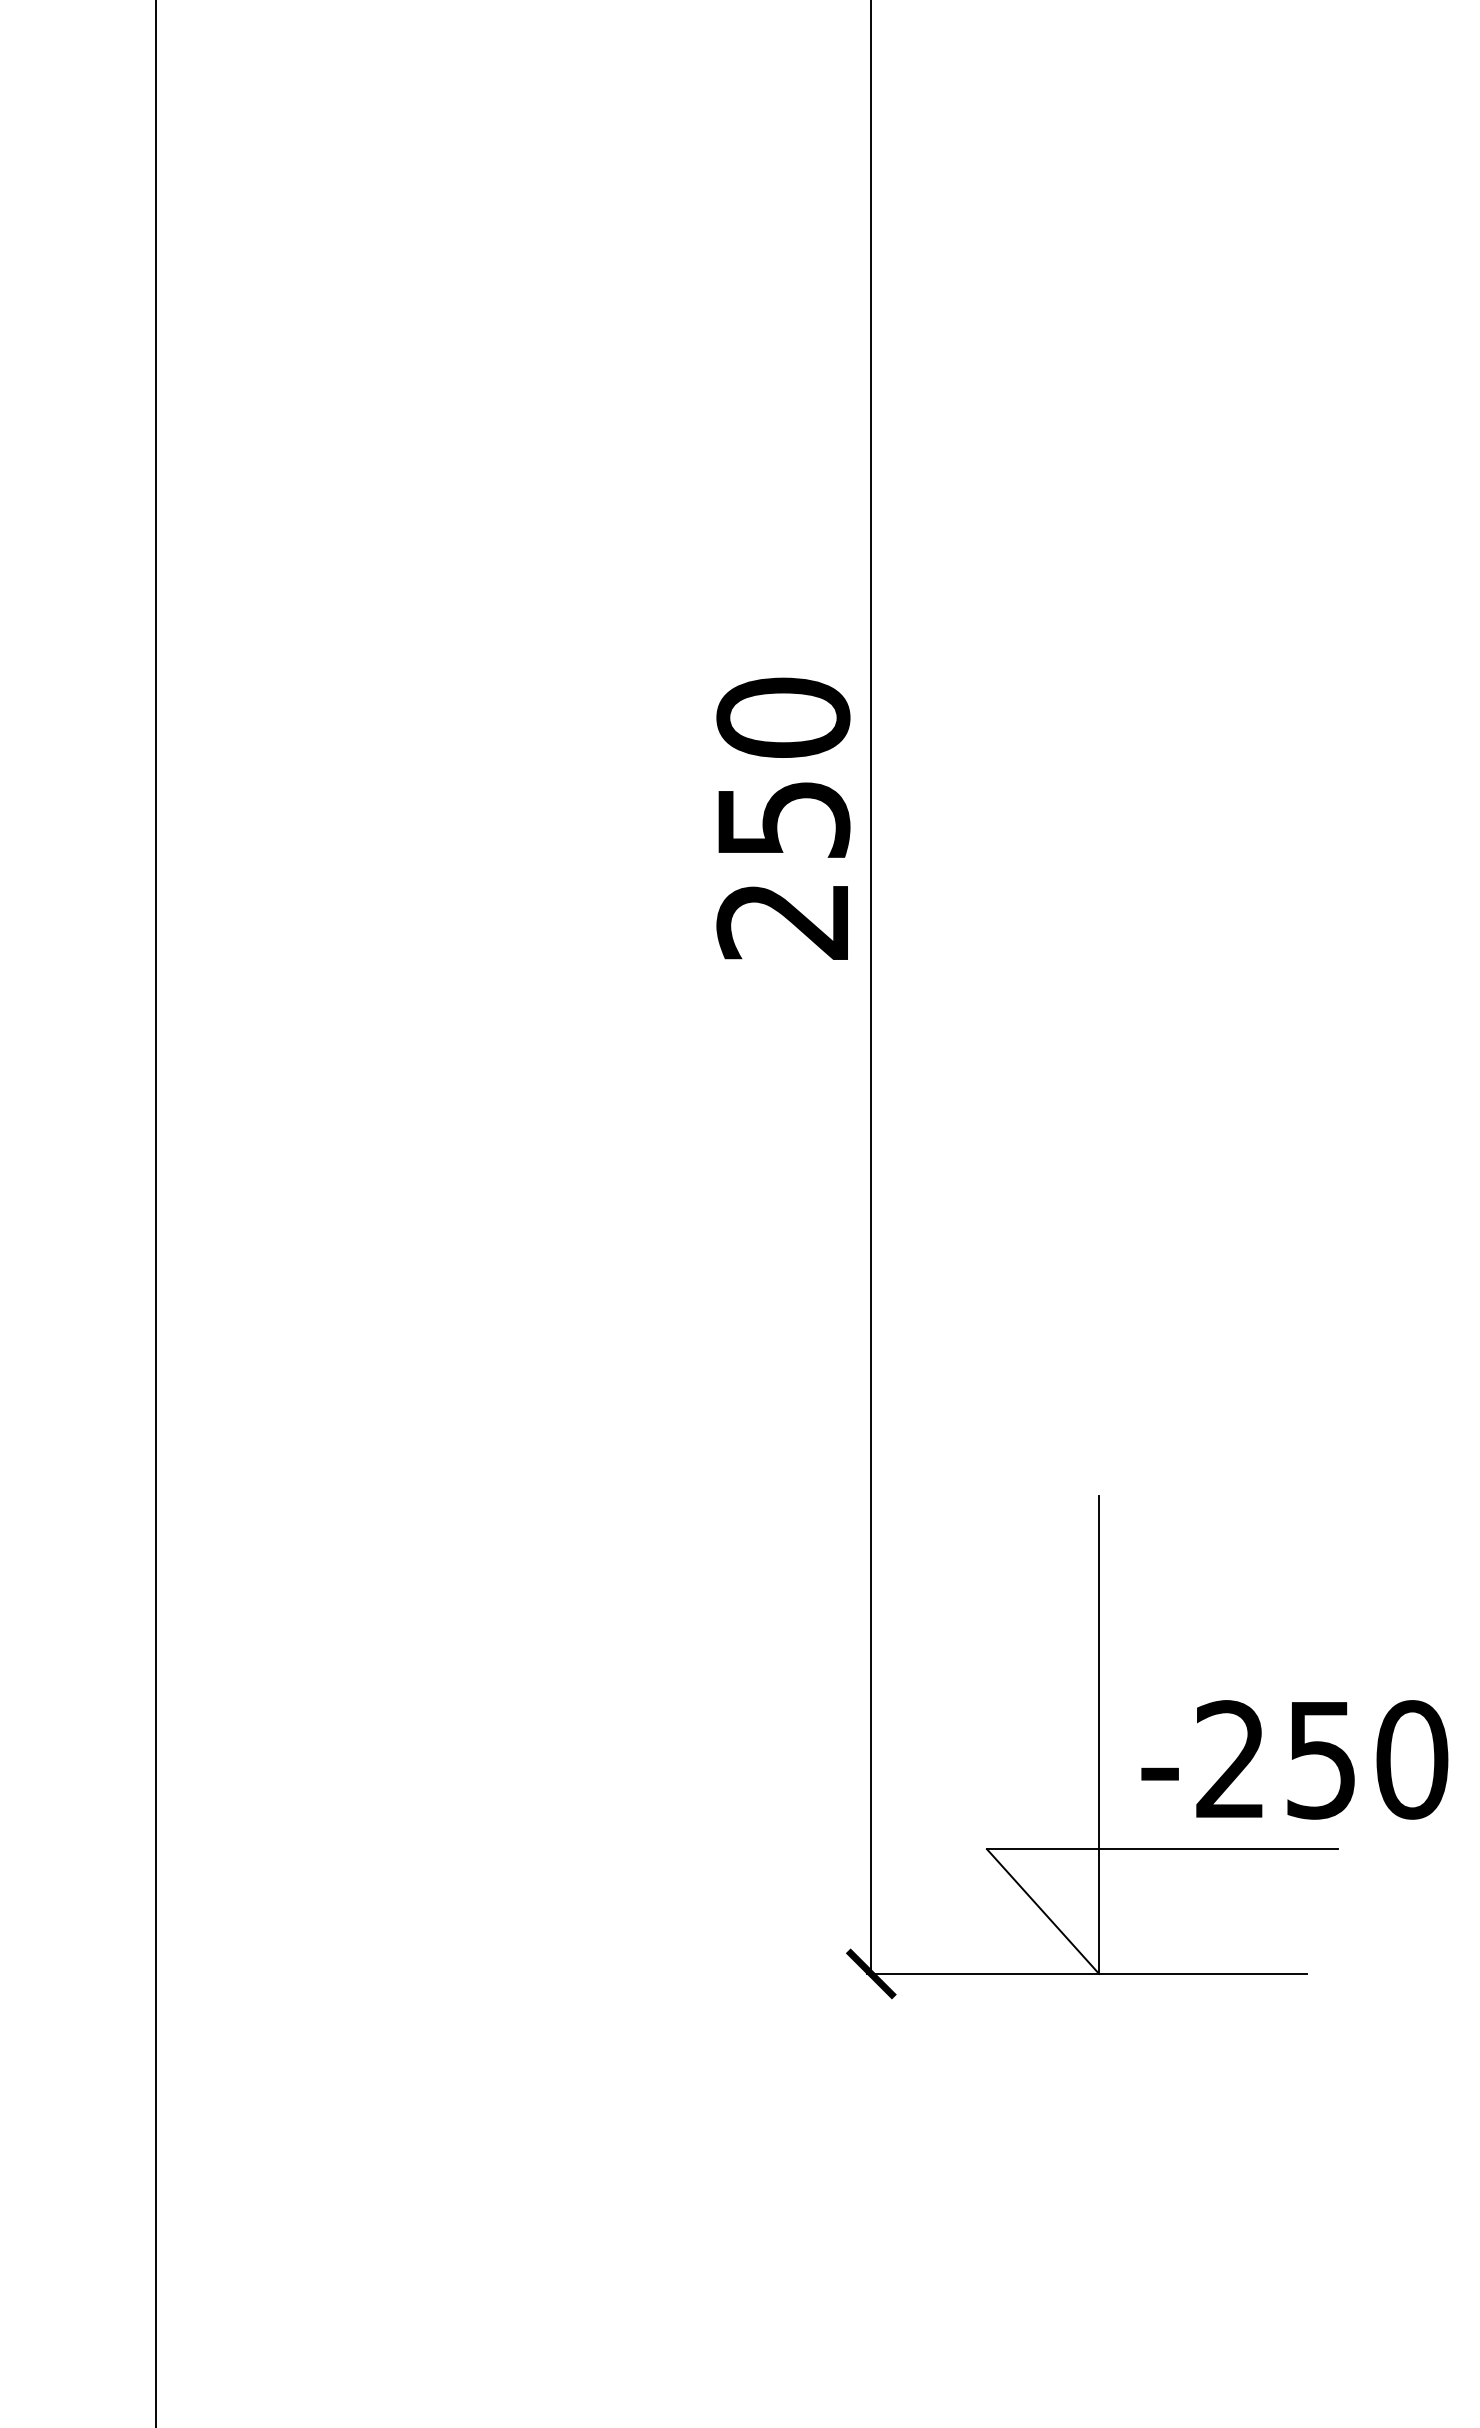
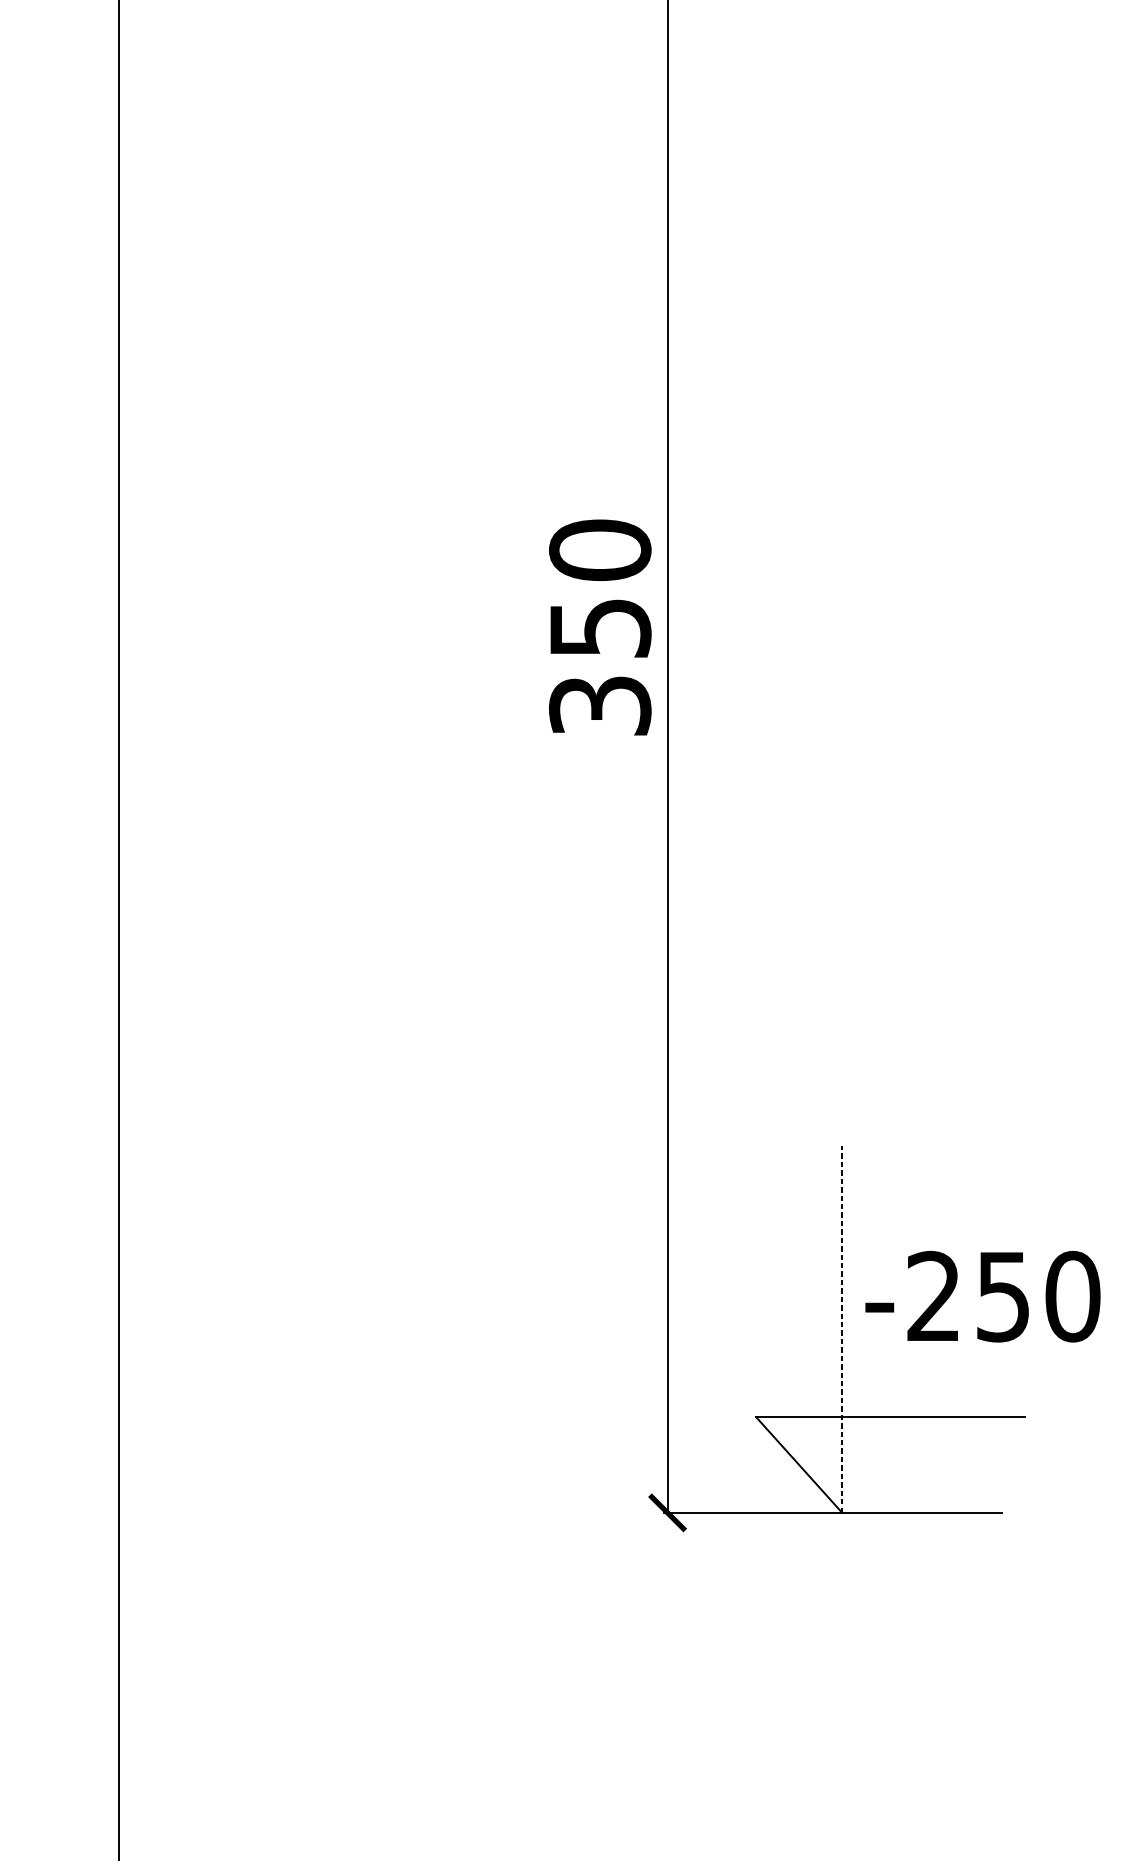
text: (783, 920) -> (600, 705), 250 -> 350
line: (1099, 1734) -> (842, 1329), solid -> dashed
text: (1294, 1759) -> (982, 1296), moved

